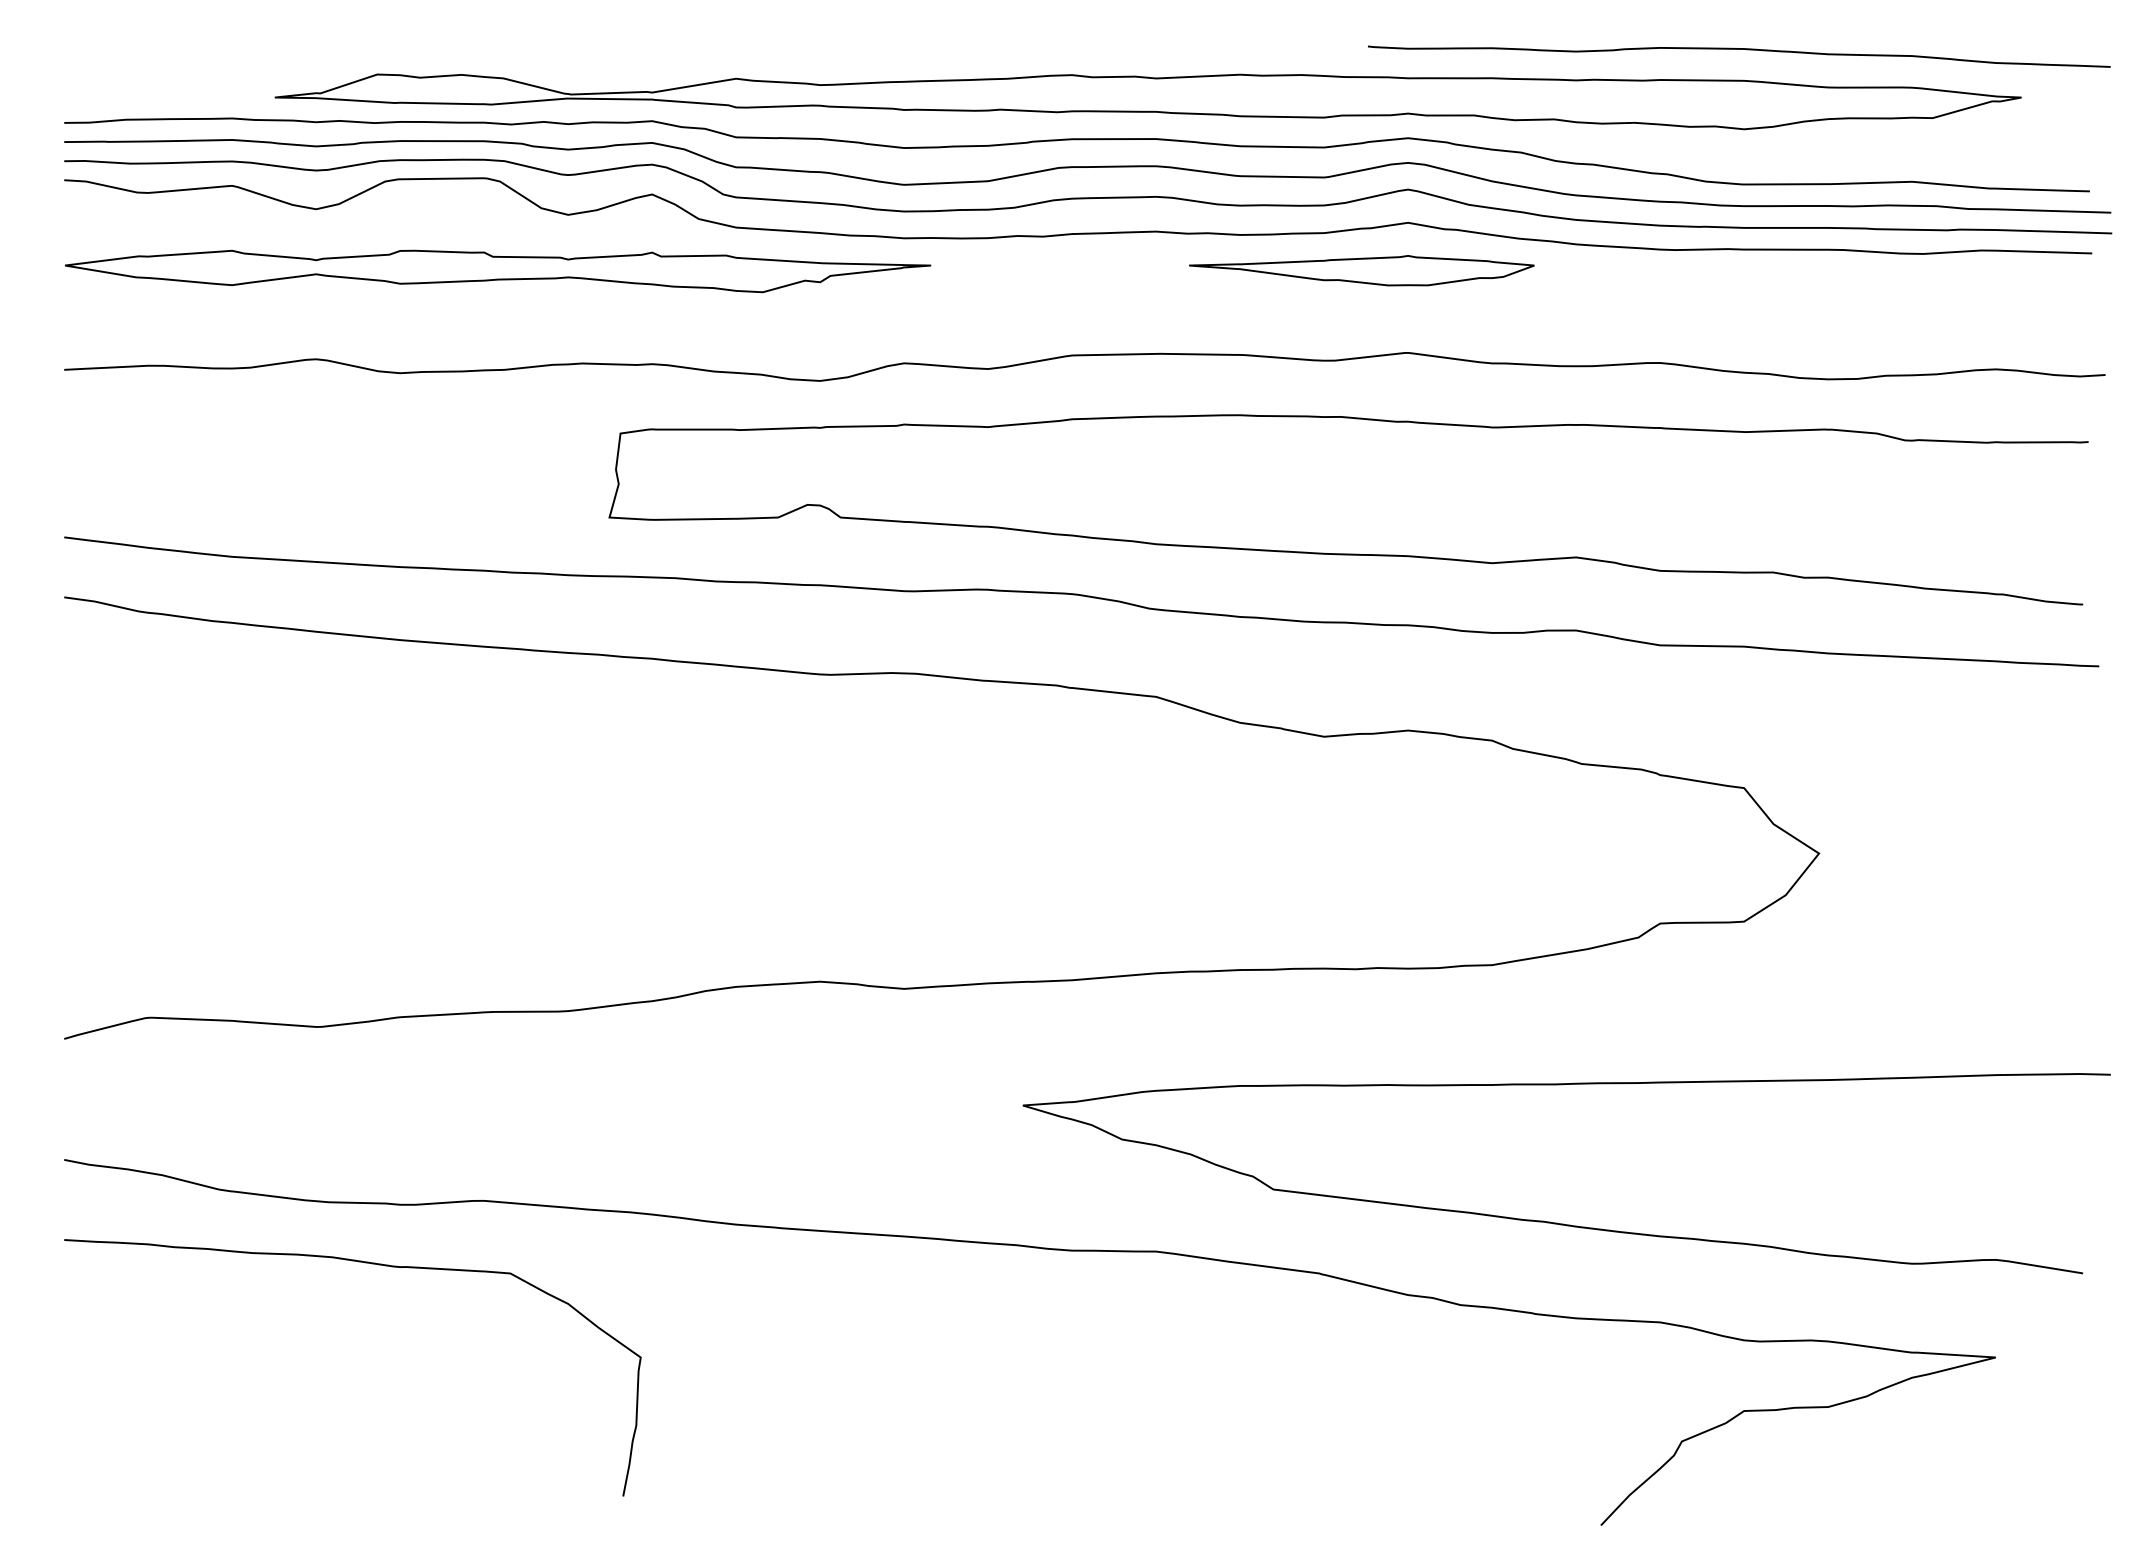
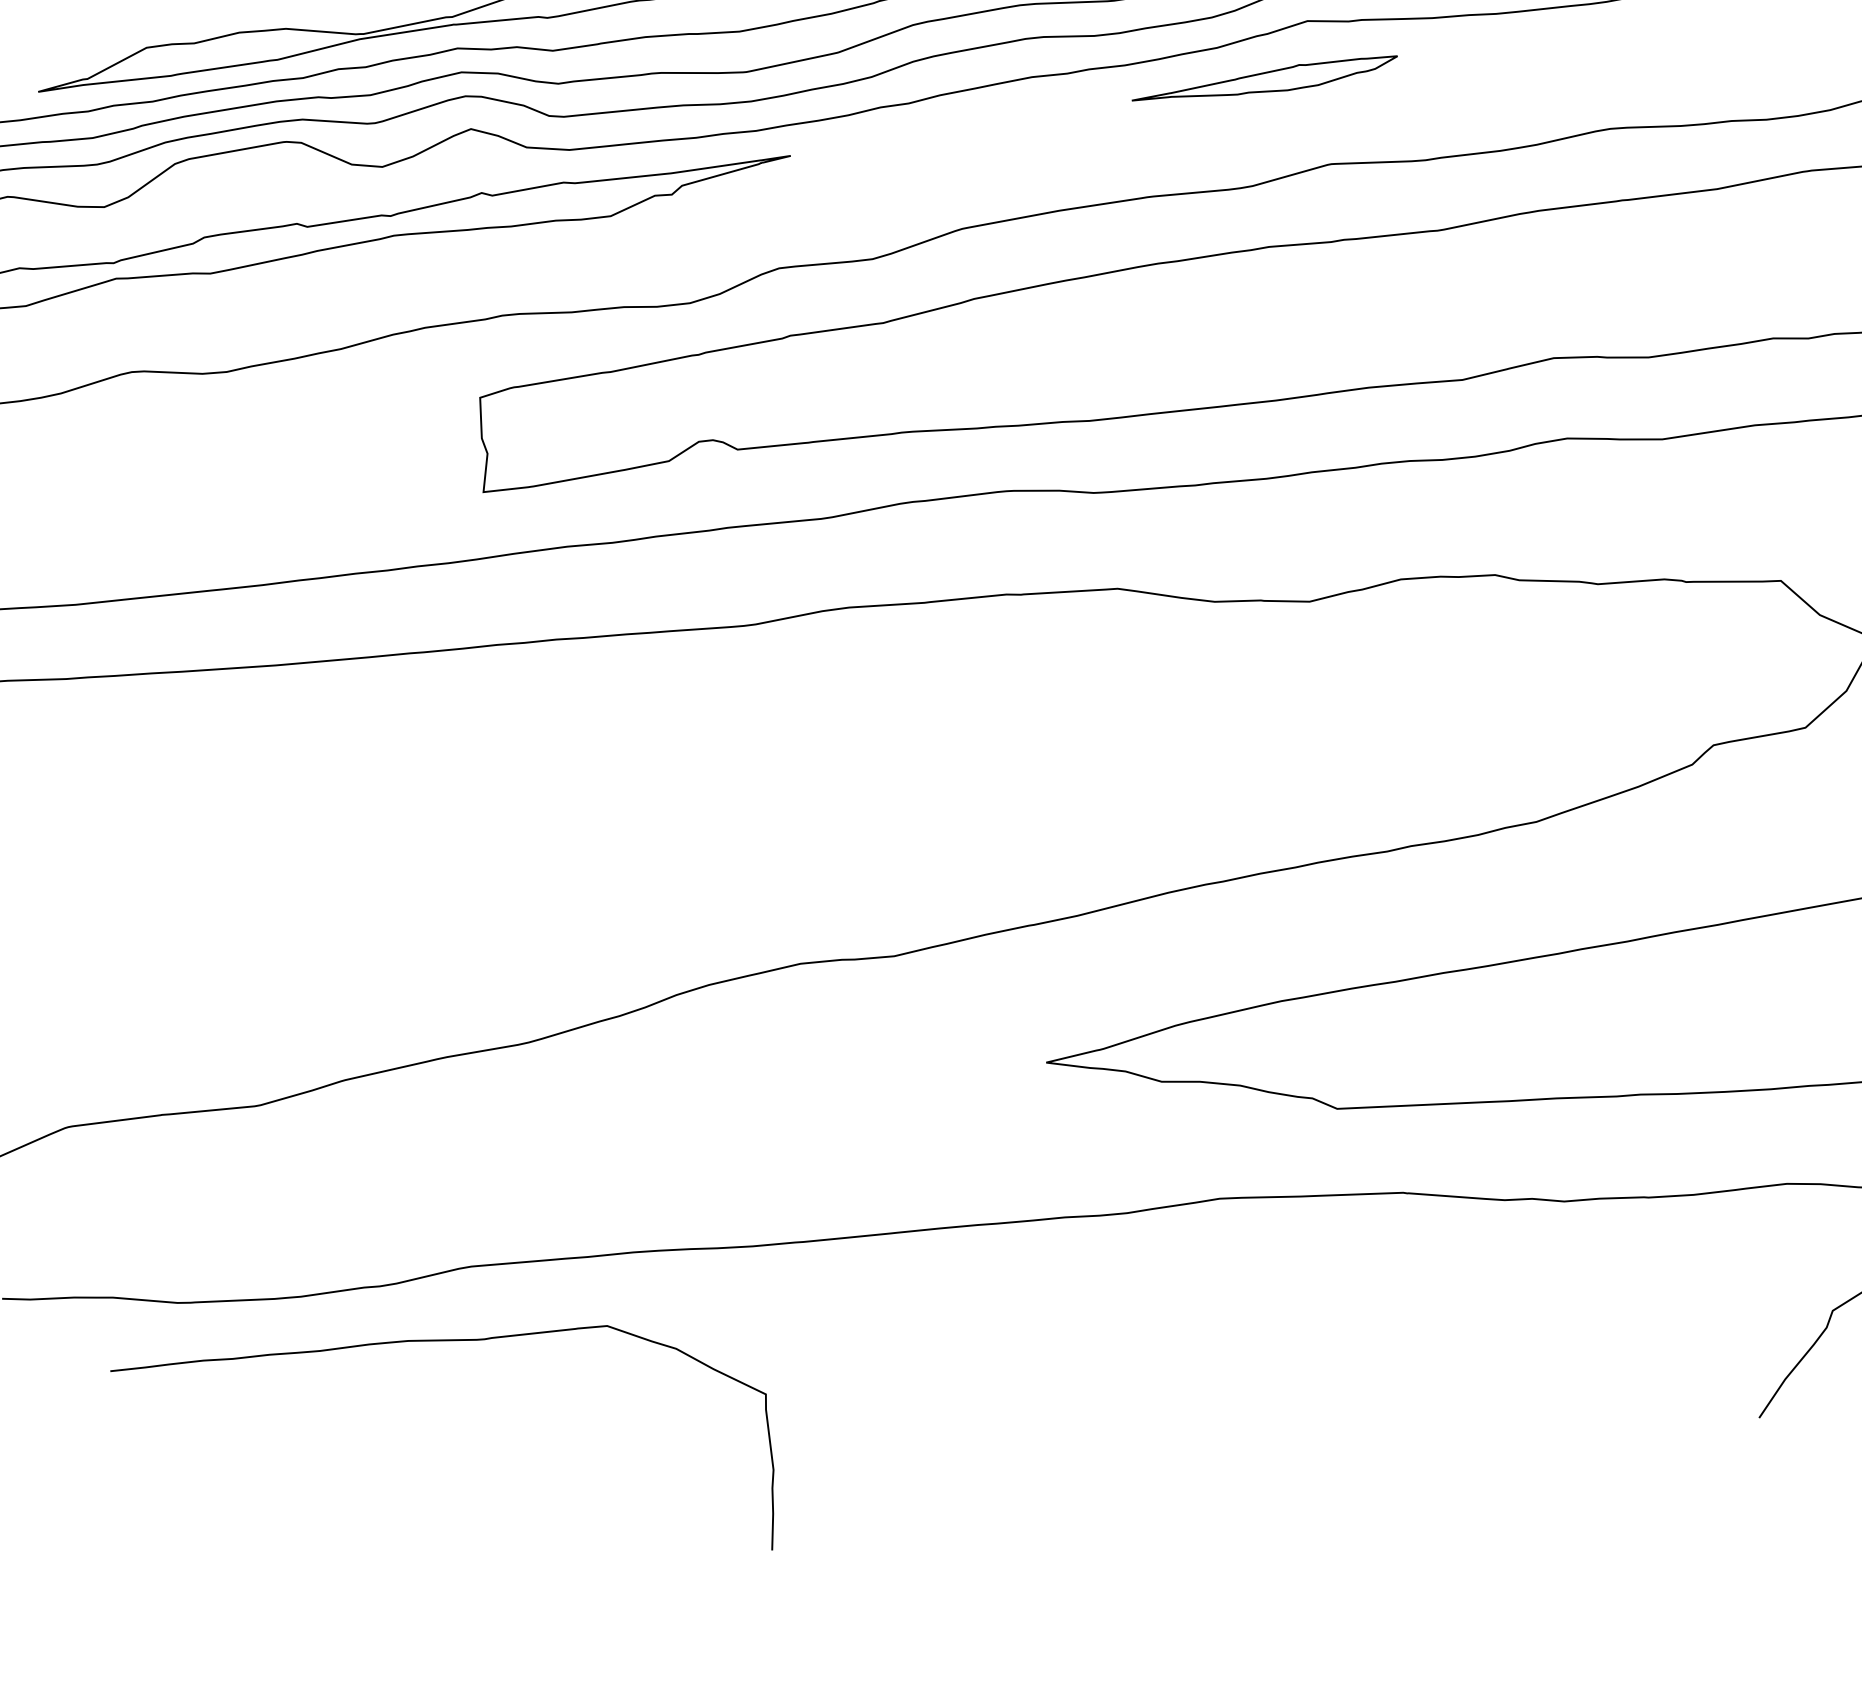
part: (1361, 270) -> (1264, 82), size x0.7
curve: (371, 1264) -> (452, 1341), moved

